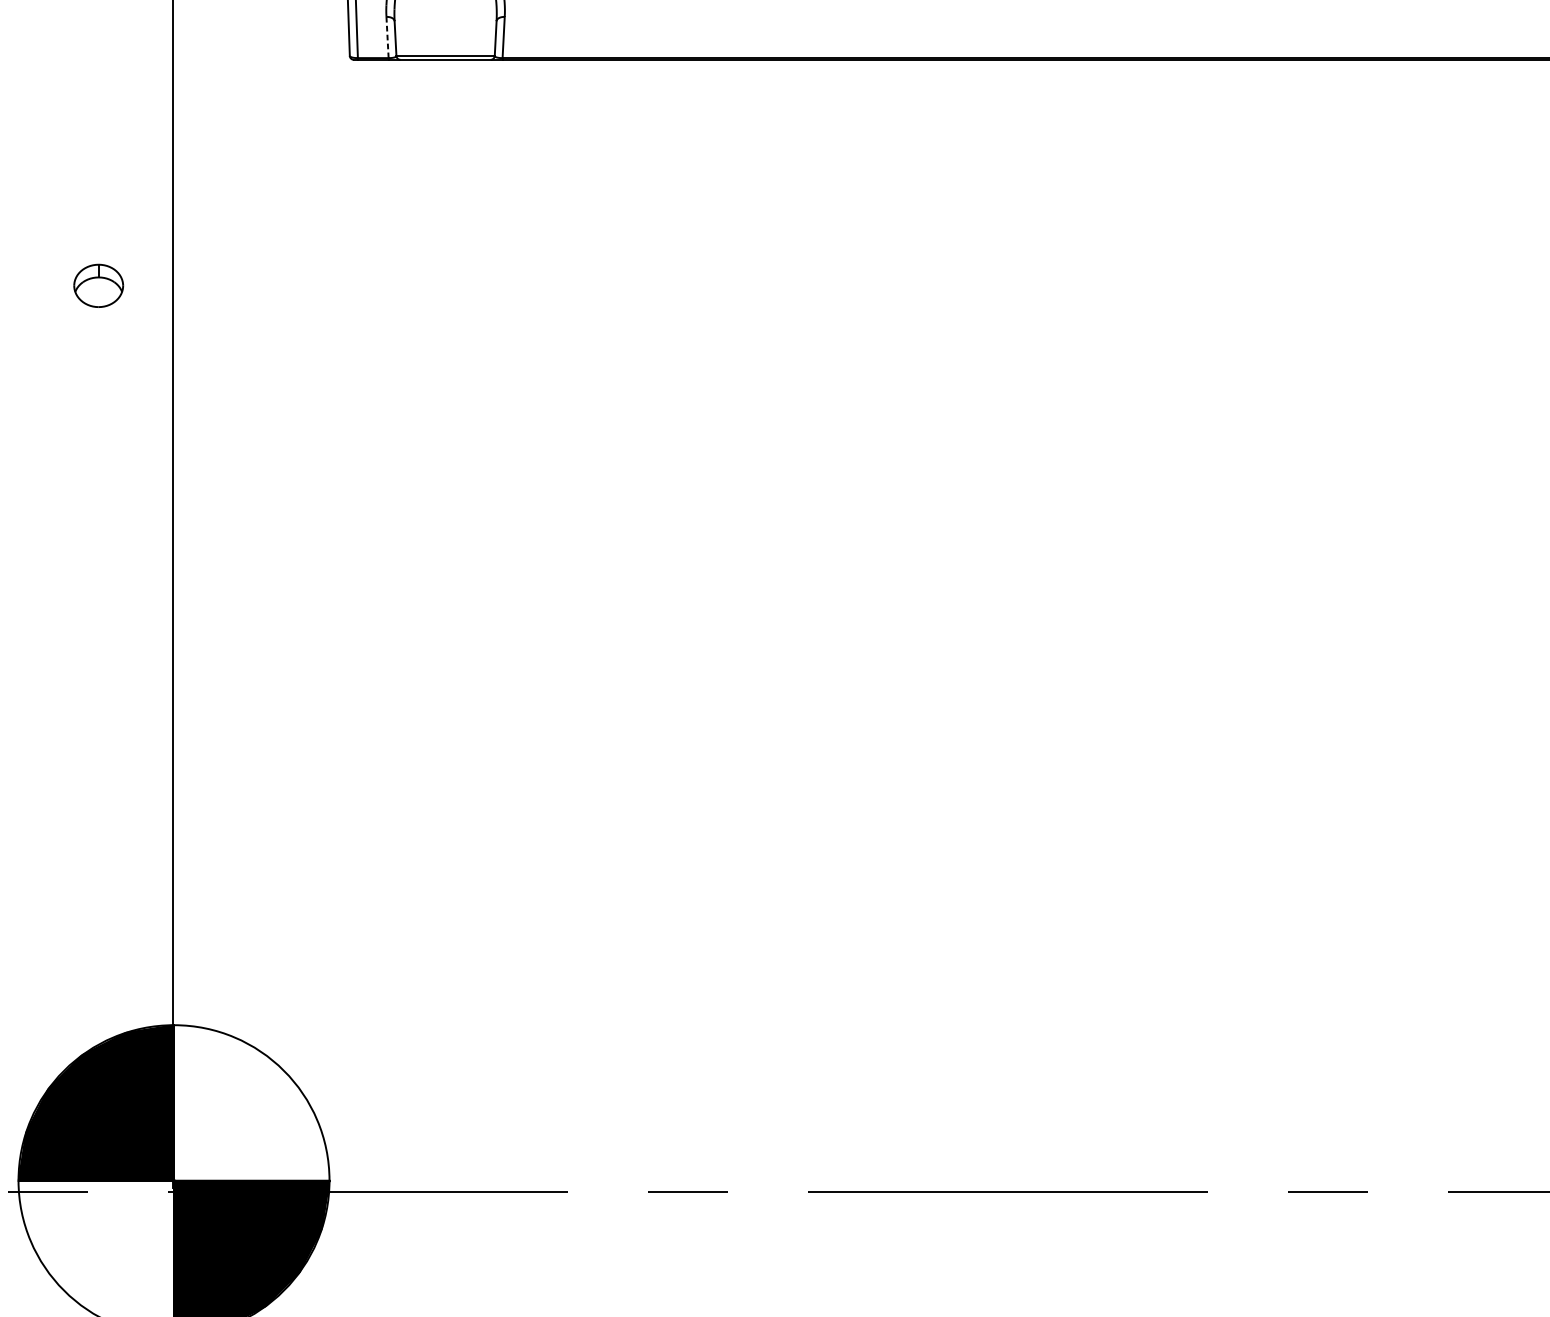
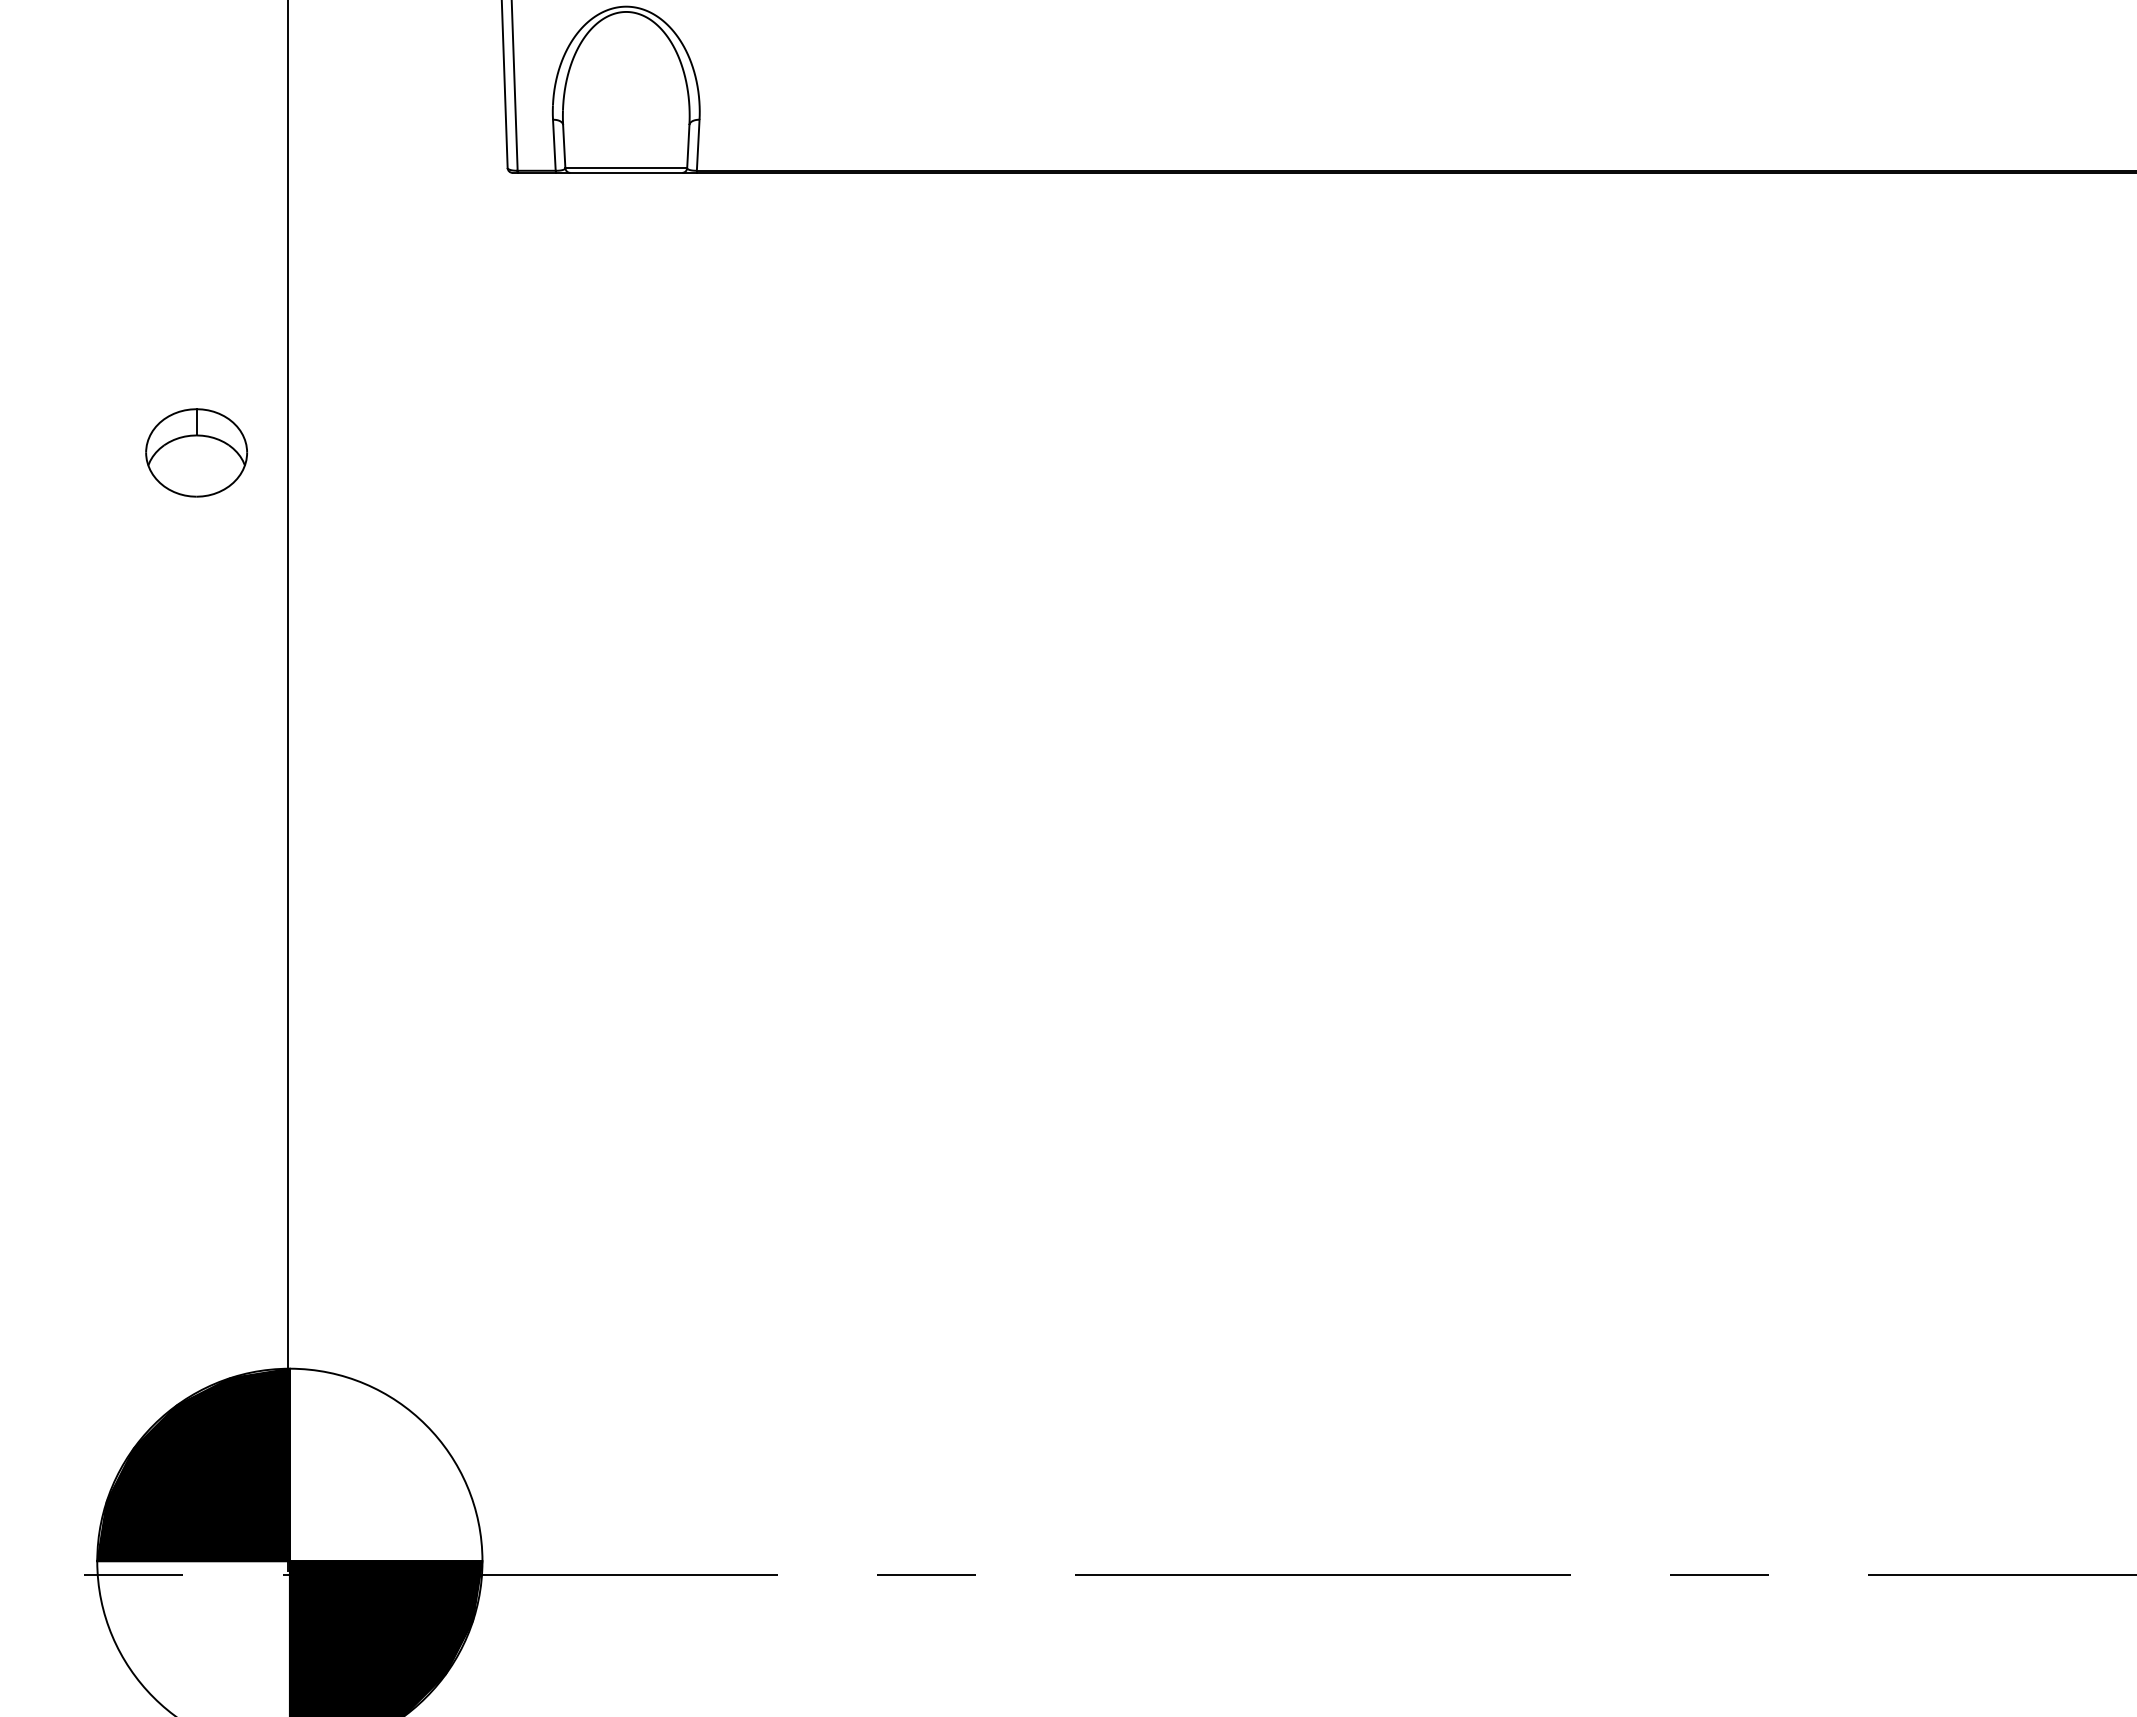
line: (387, 37) -> (554, 145), dashed -> solid
part: (98, 285) -> (196, 452), size x1.67

